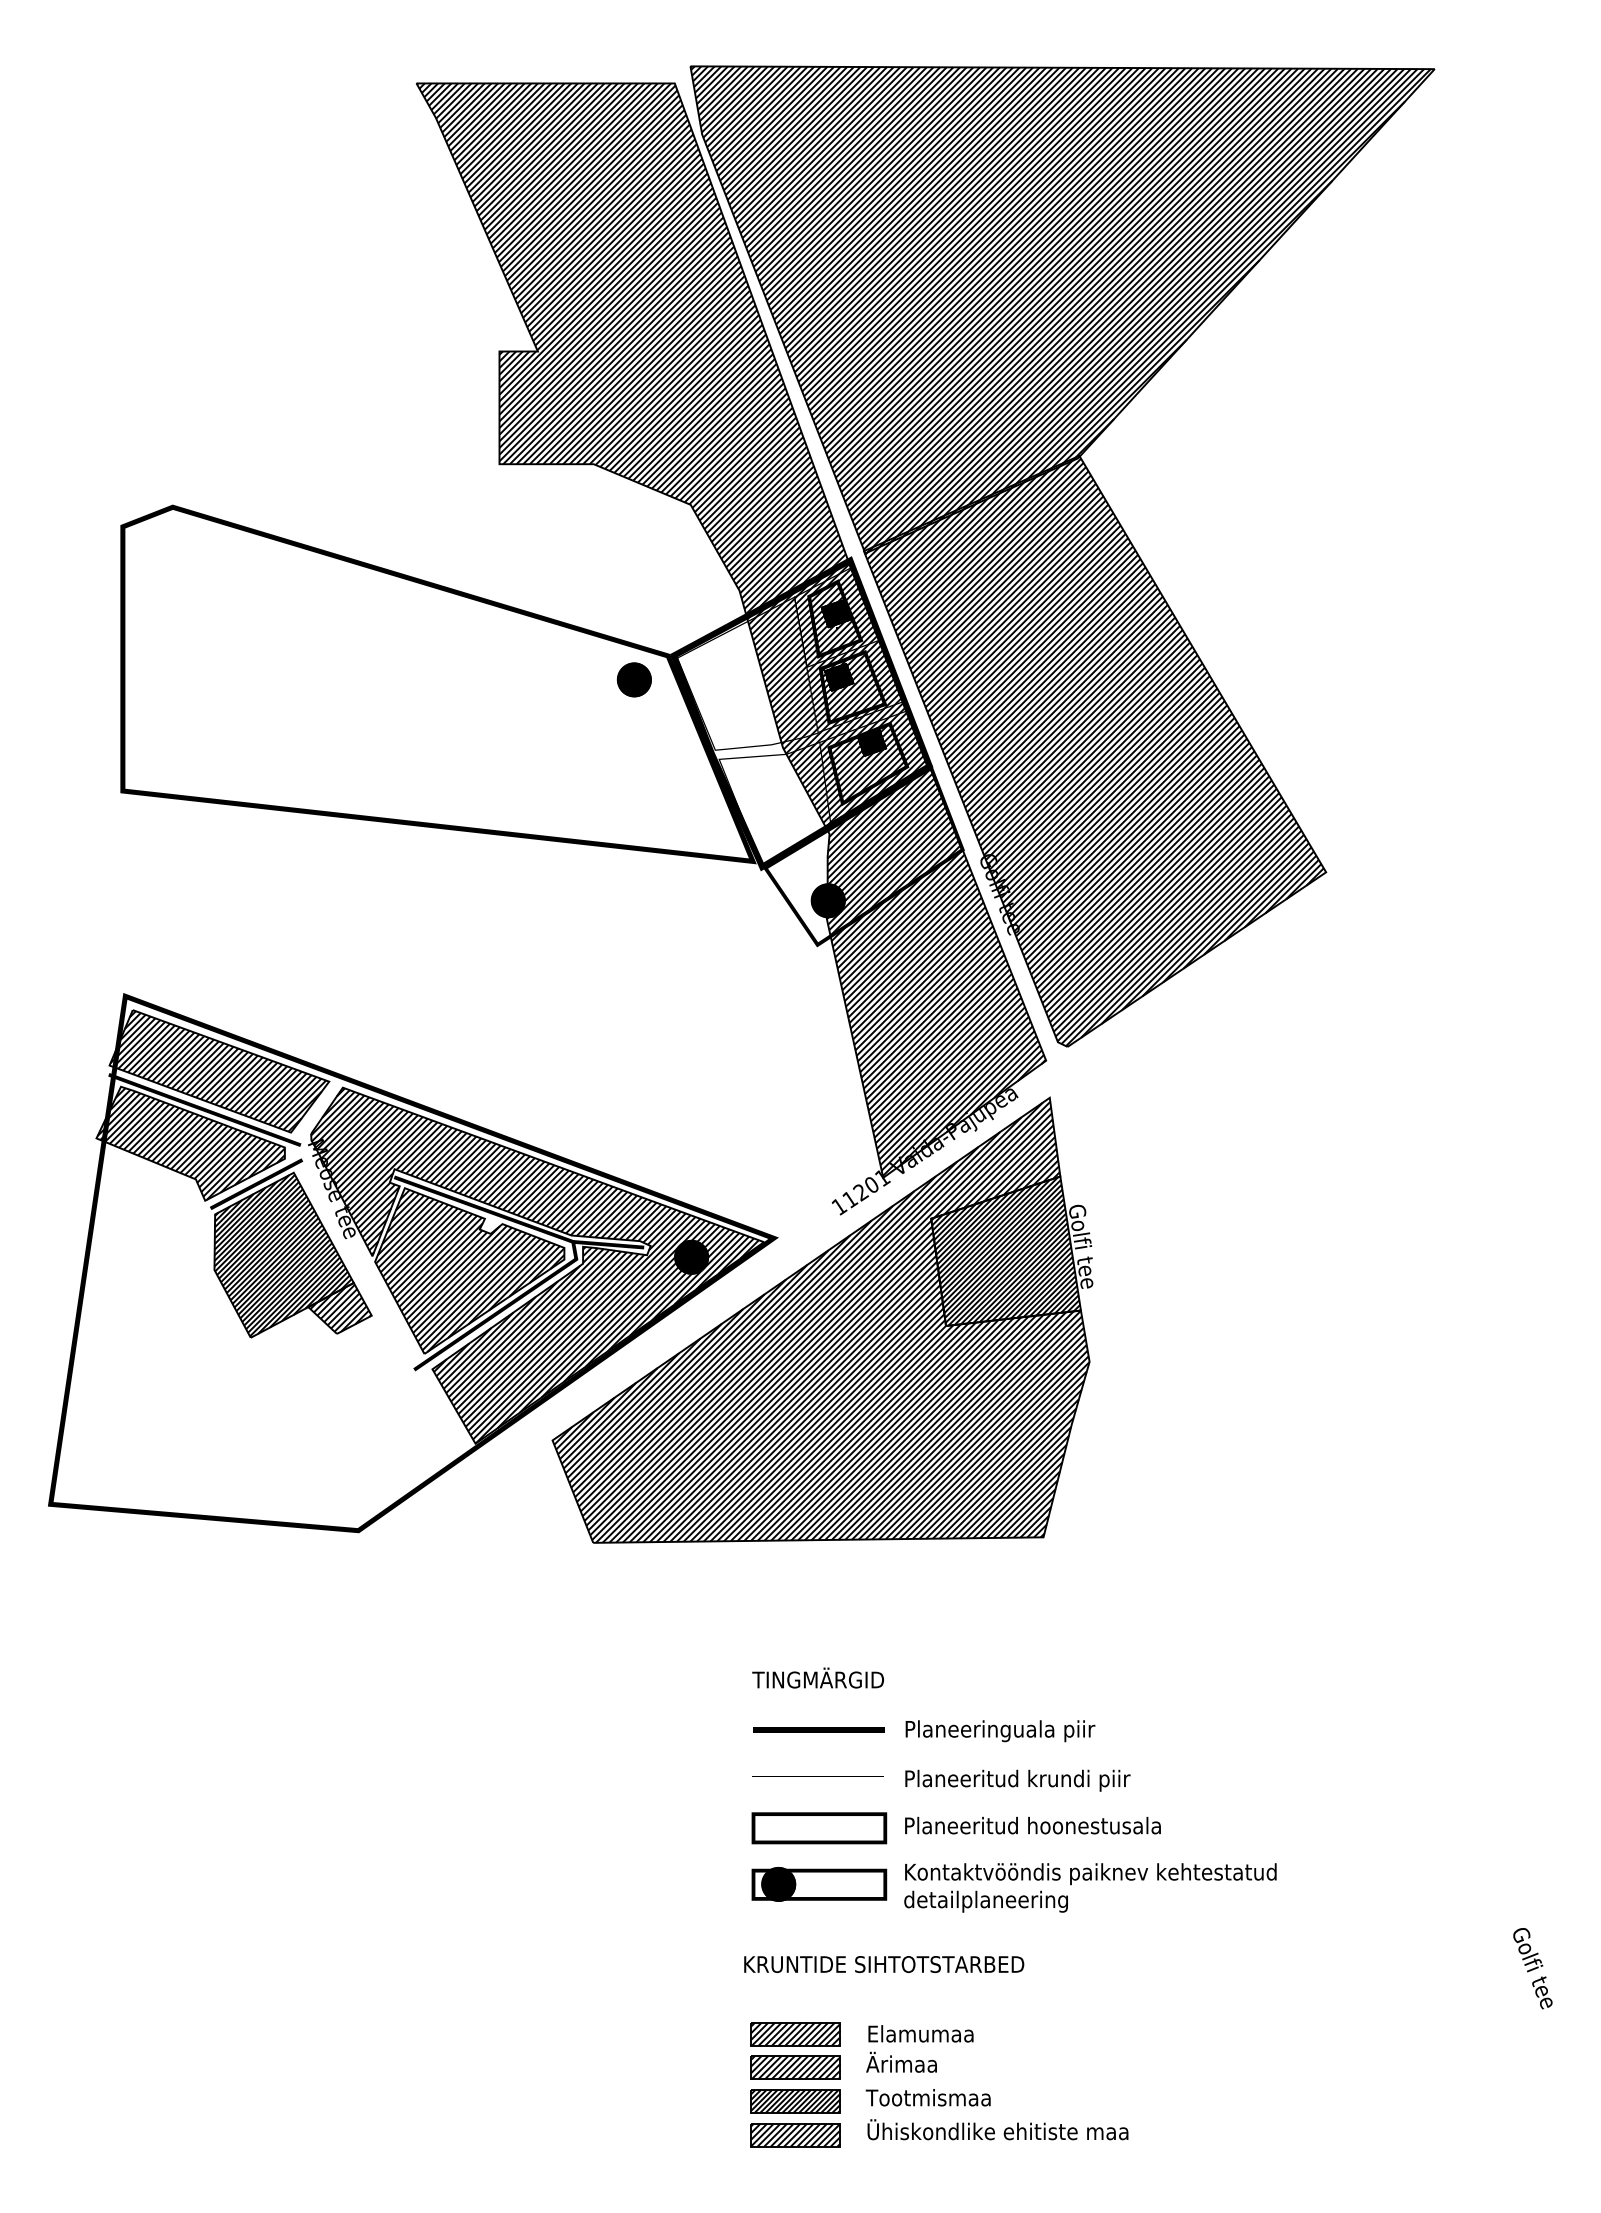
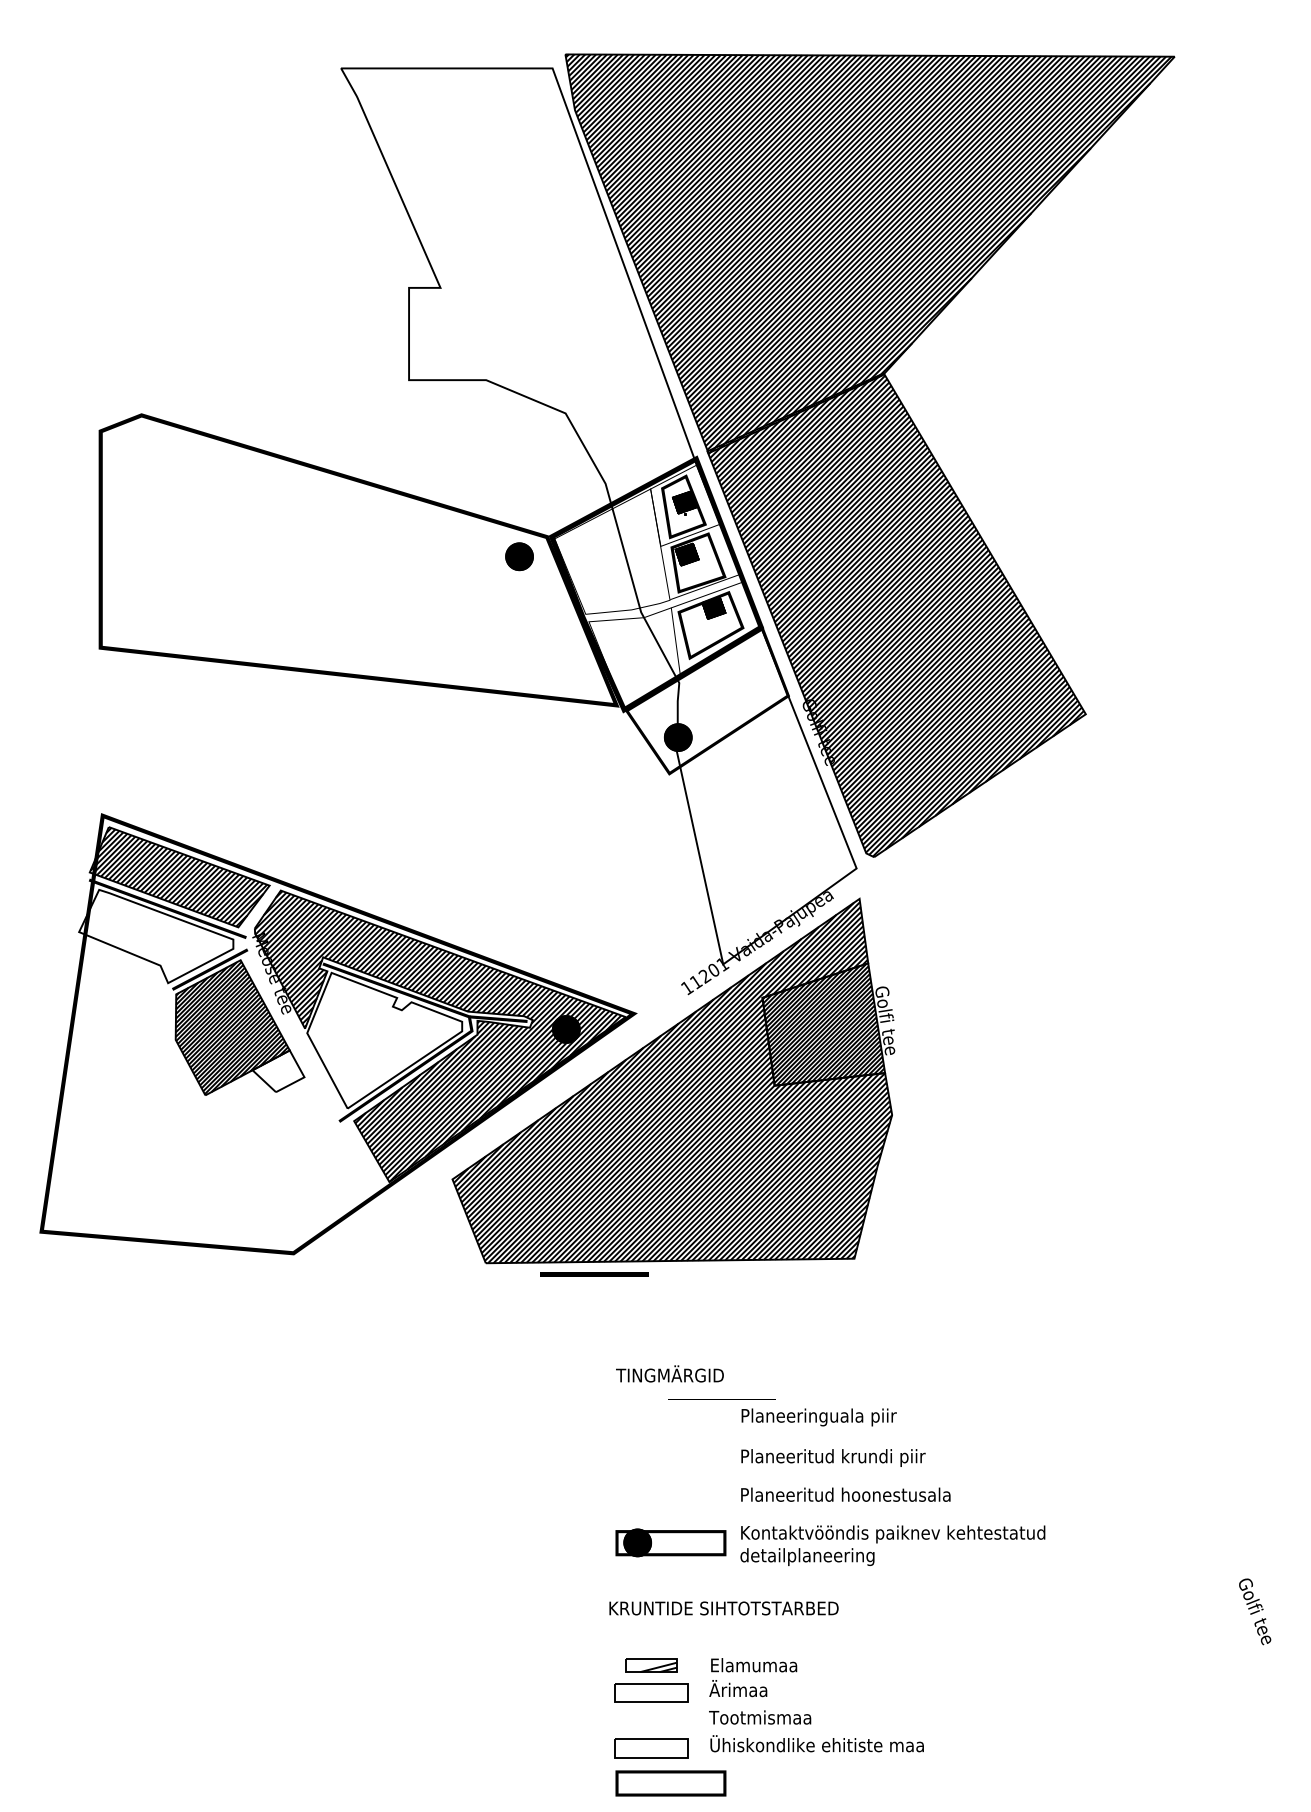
hatch: (731, 629) -> (599, 515), removed
hatch: (190, 1143) -> (156, 936), removed
hatch: (470, 1269) -> (385, 1039), removed
hatch: (340, 1307) -> (278, 1070), removed
line: (818, 1729) -> (594, 1274), moved
line: (817, 1776) -> (721, 1399), moved
part: (819, 1828) -> (671, 1783), moved
part: (795, 2034) -> (651, 1665), size x0.7
hatch: (795, 2067) -> (651, 1692), removed
part: (795, 2101) -> (651, 1720), removed
hatch: (795, 2134) -> (651, 1747), removed

